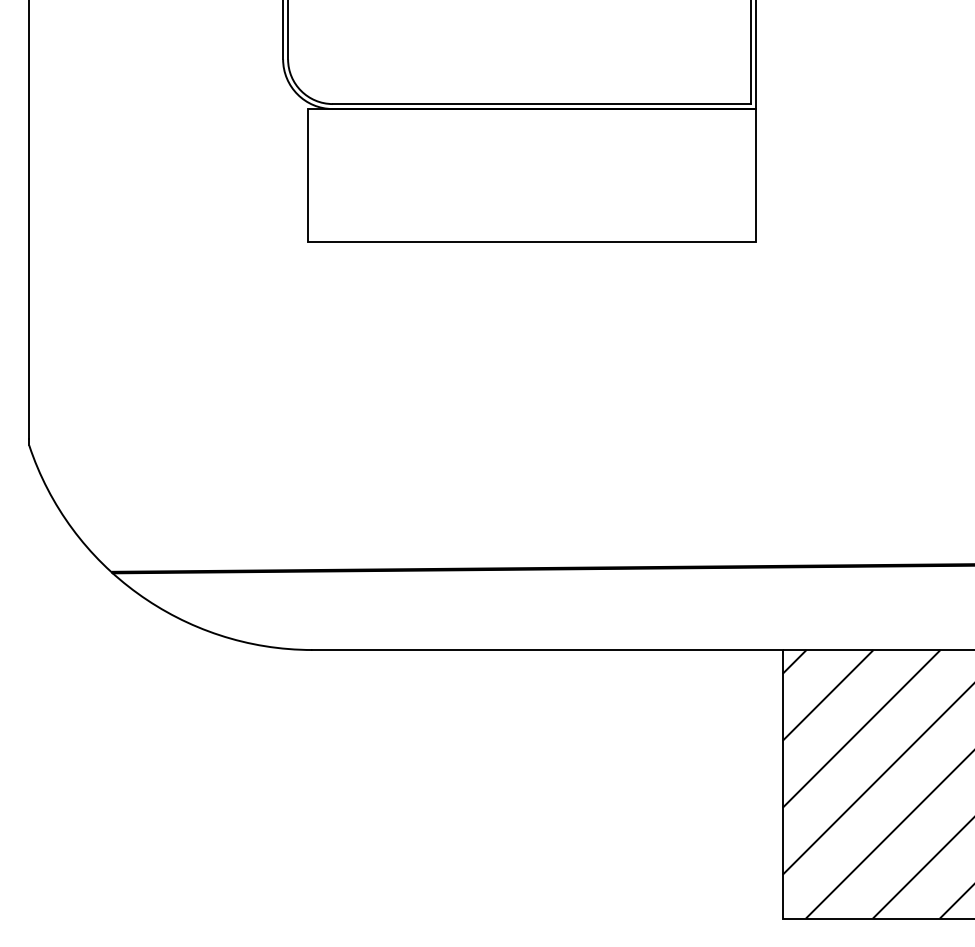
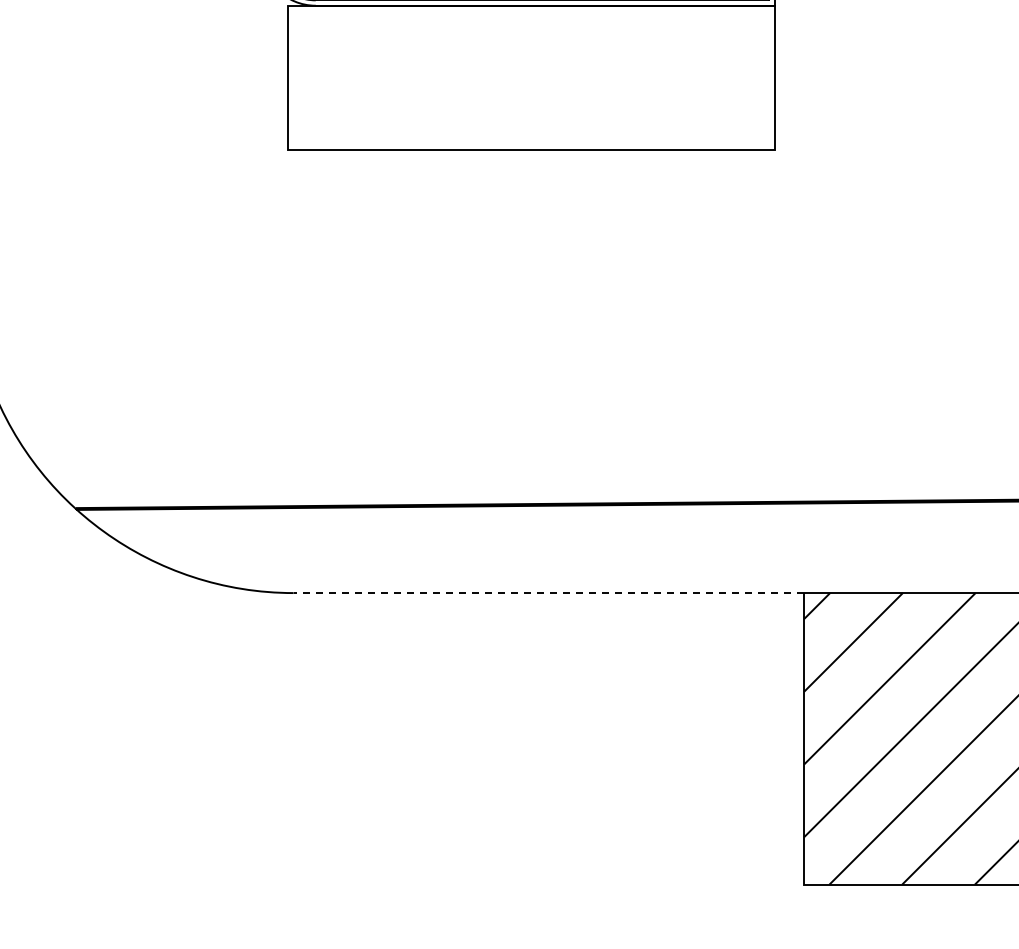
line: (547, 650) -> (548, 593), solid -> dashed

